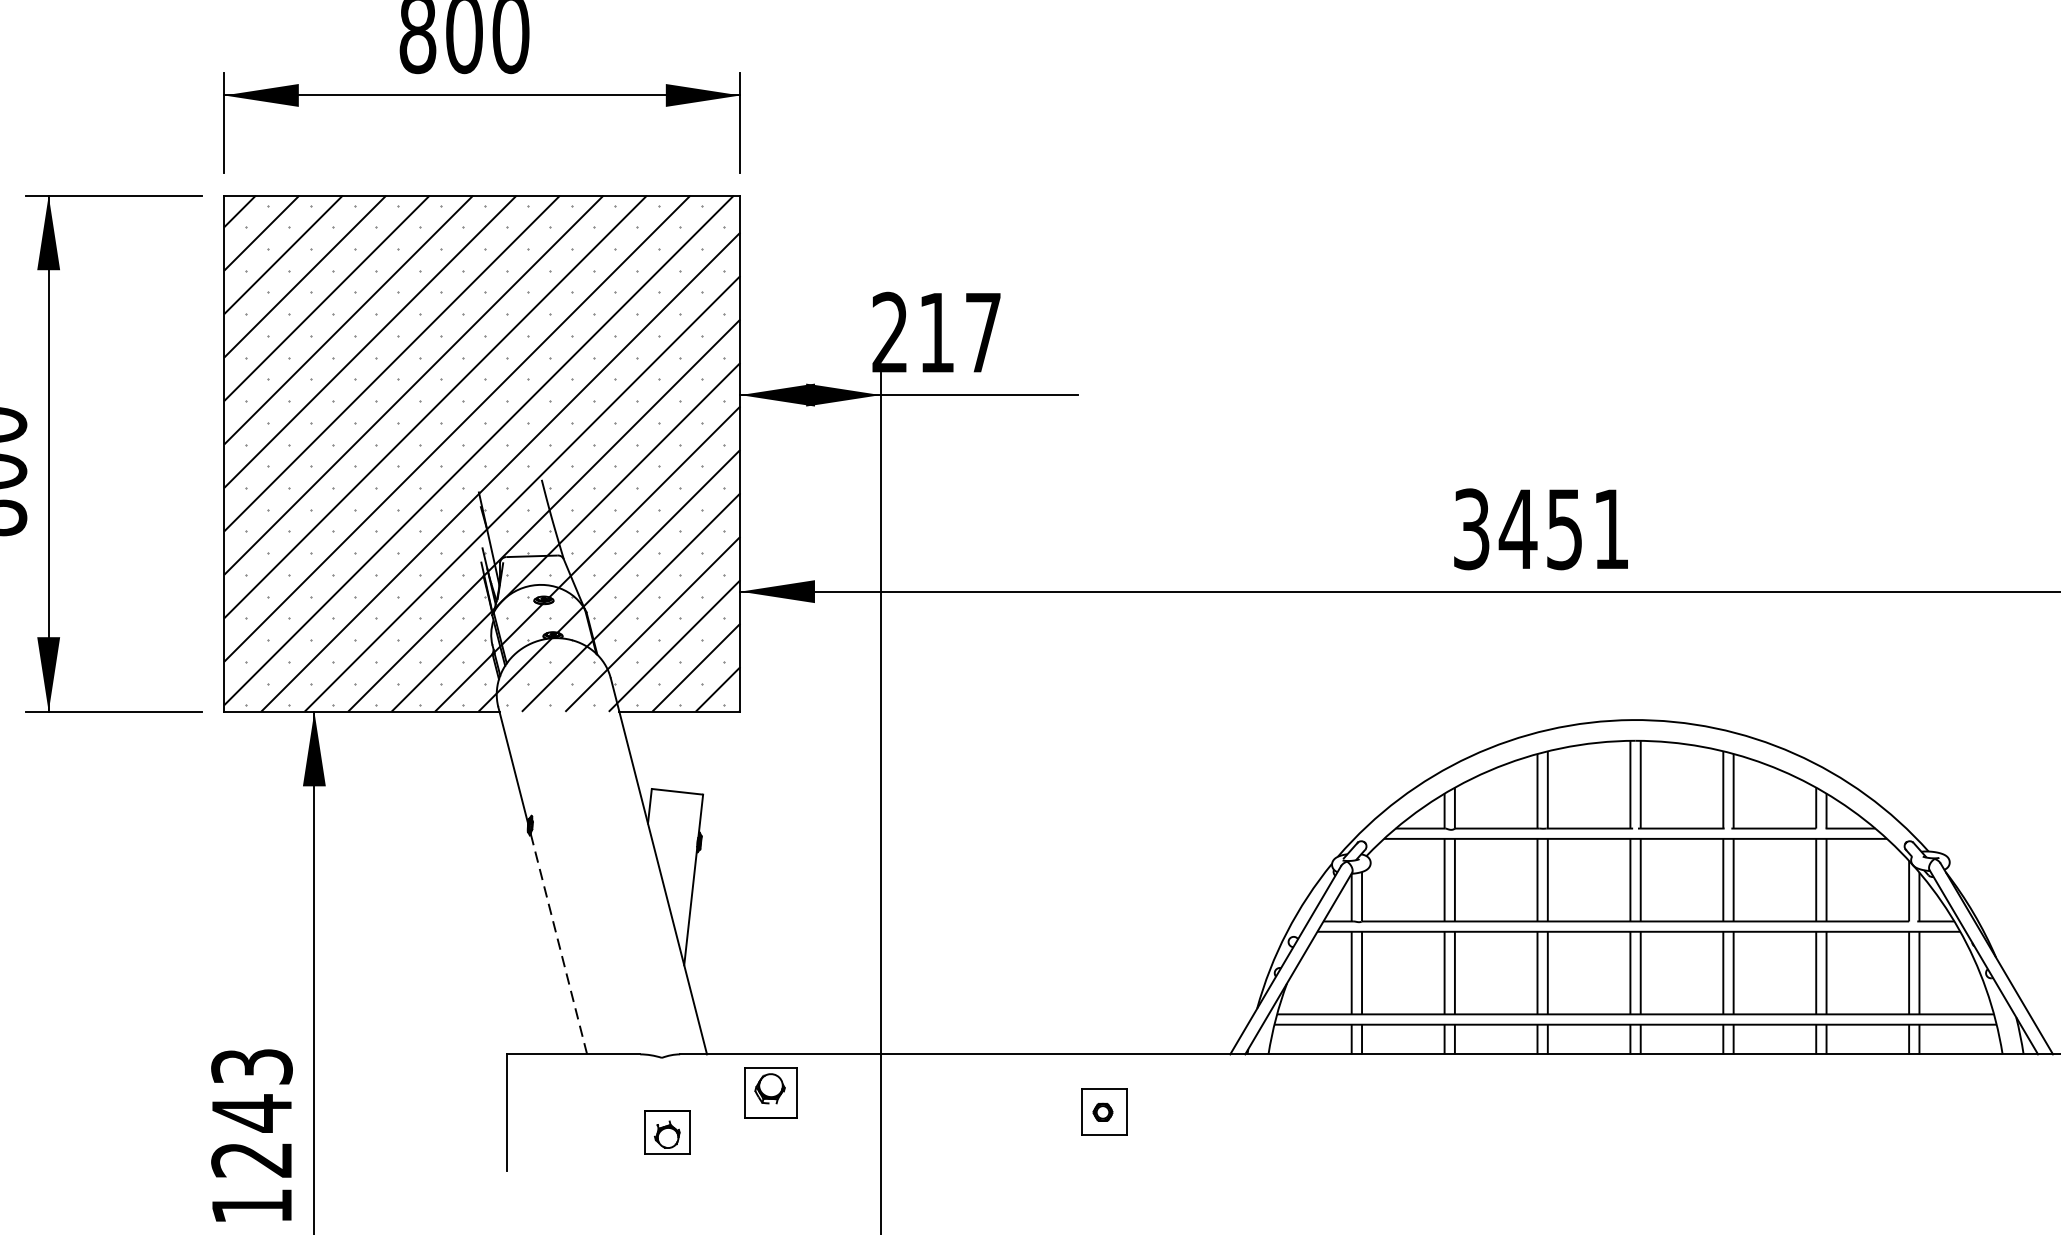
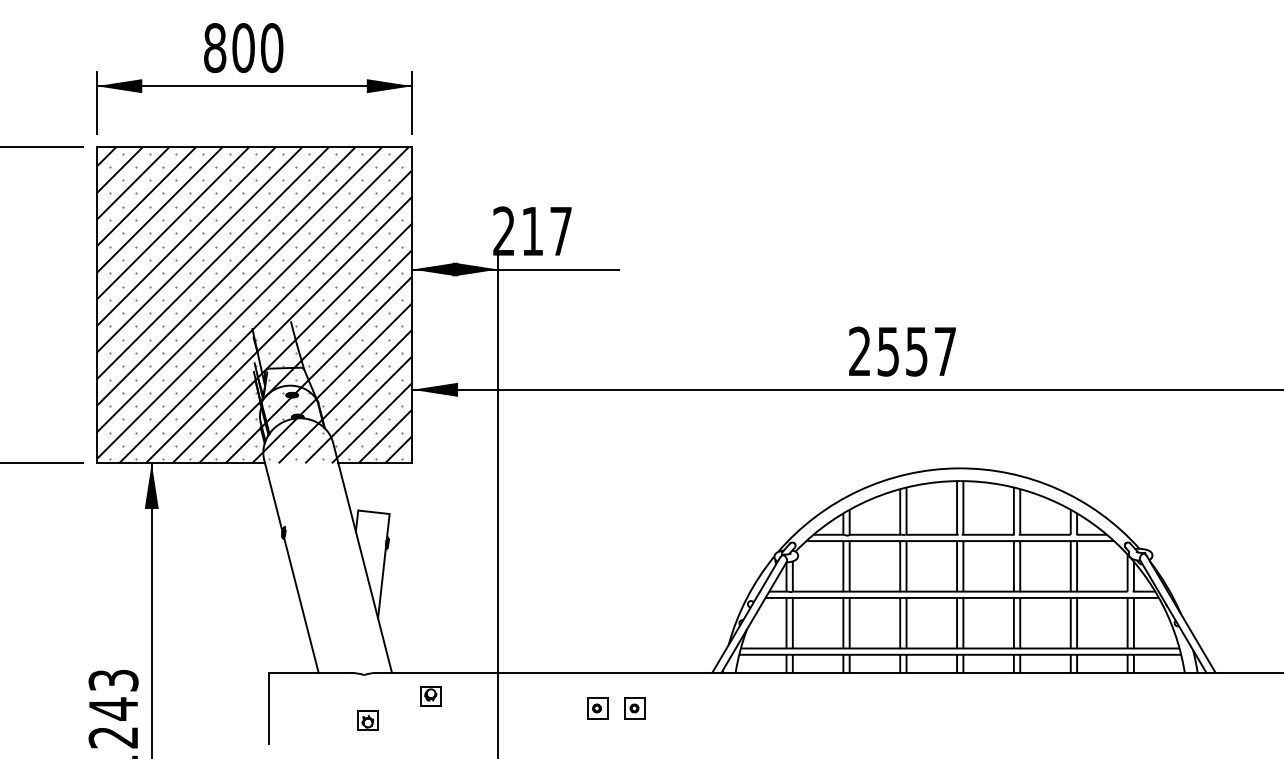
text: (1541, 529) -> (902, 351), 3451 -> 2557
line: (559, 944) -> (301, 605), dashed -> solid
part: (769, 1092) -> (430, 696), size x0.62
part: (1042, 1112) -> (597, 708), added
part: (1103, 1112) -> (634, 708), size x0.71
part: (666, 1132) -> (367, 720), size x0.71

